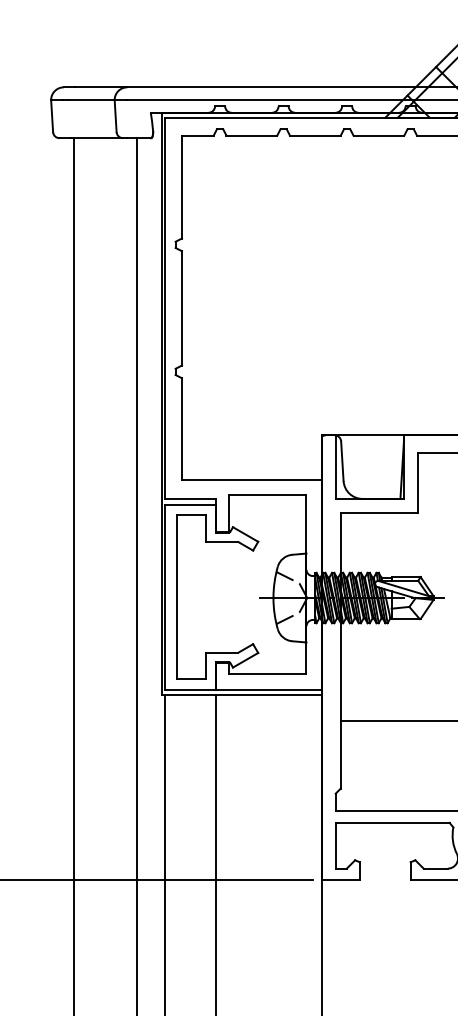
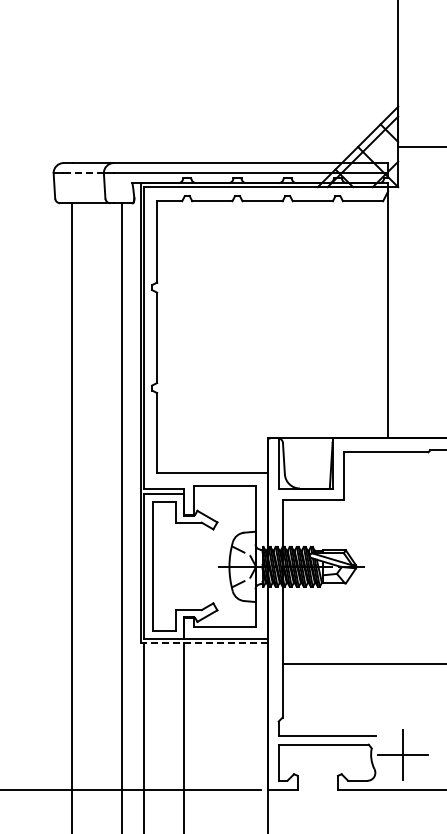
line: (90, 100) -> (84, 173), solid -> dashed
line: (240, 694) -> (203, 643), solid -> dashed

